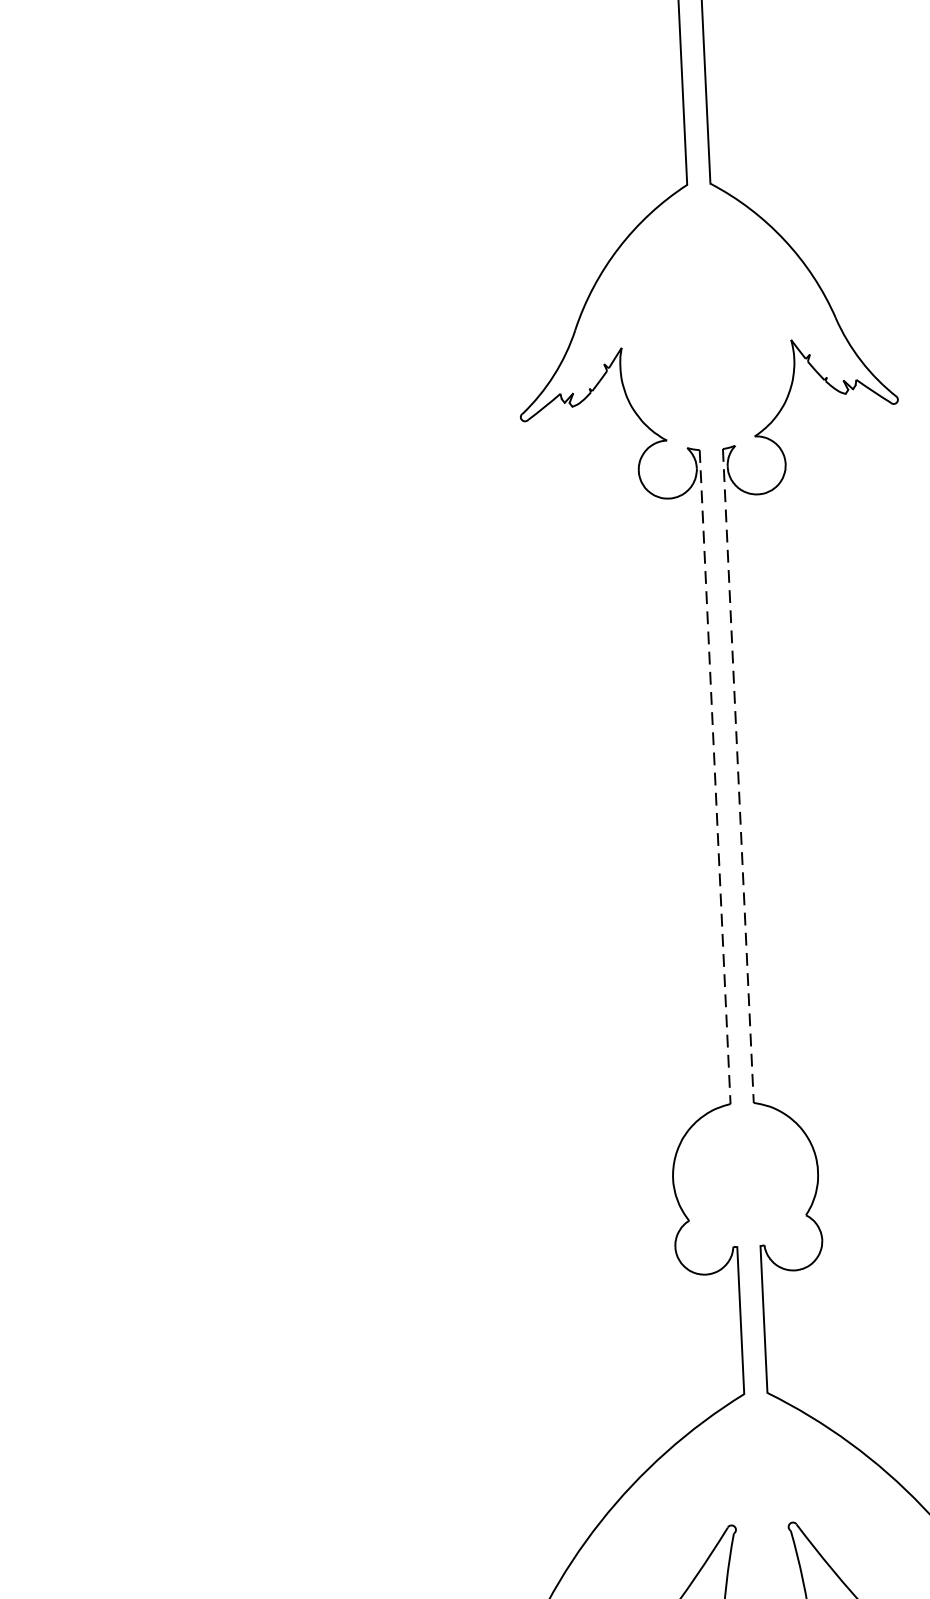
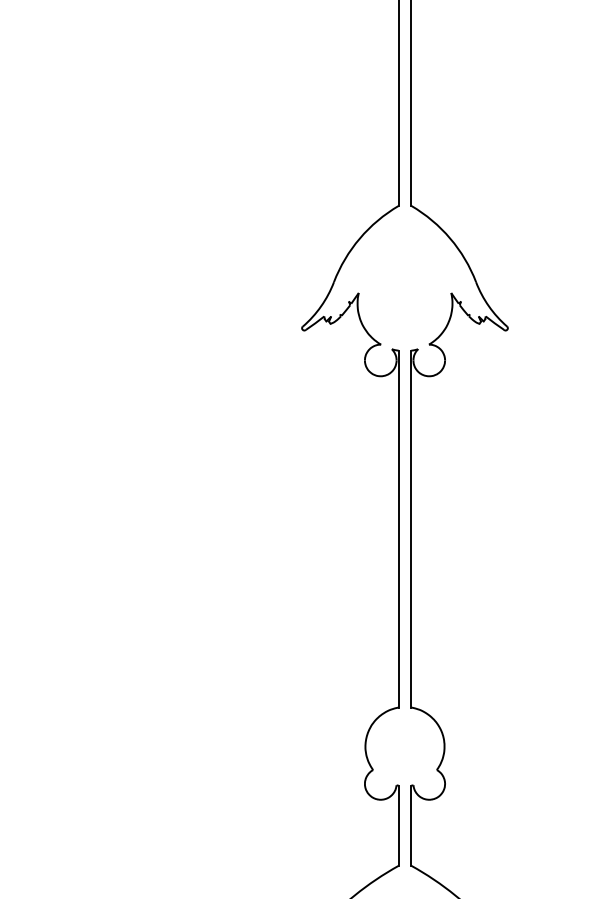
line: (738, 776) -> (411, 529), dashed -> solid
line: (714, 777) -> (398, 529), dashed -> solid

